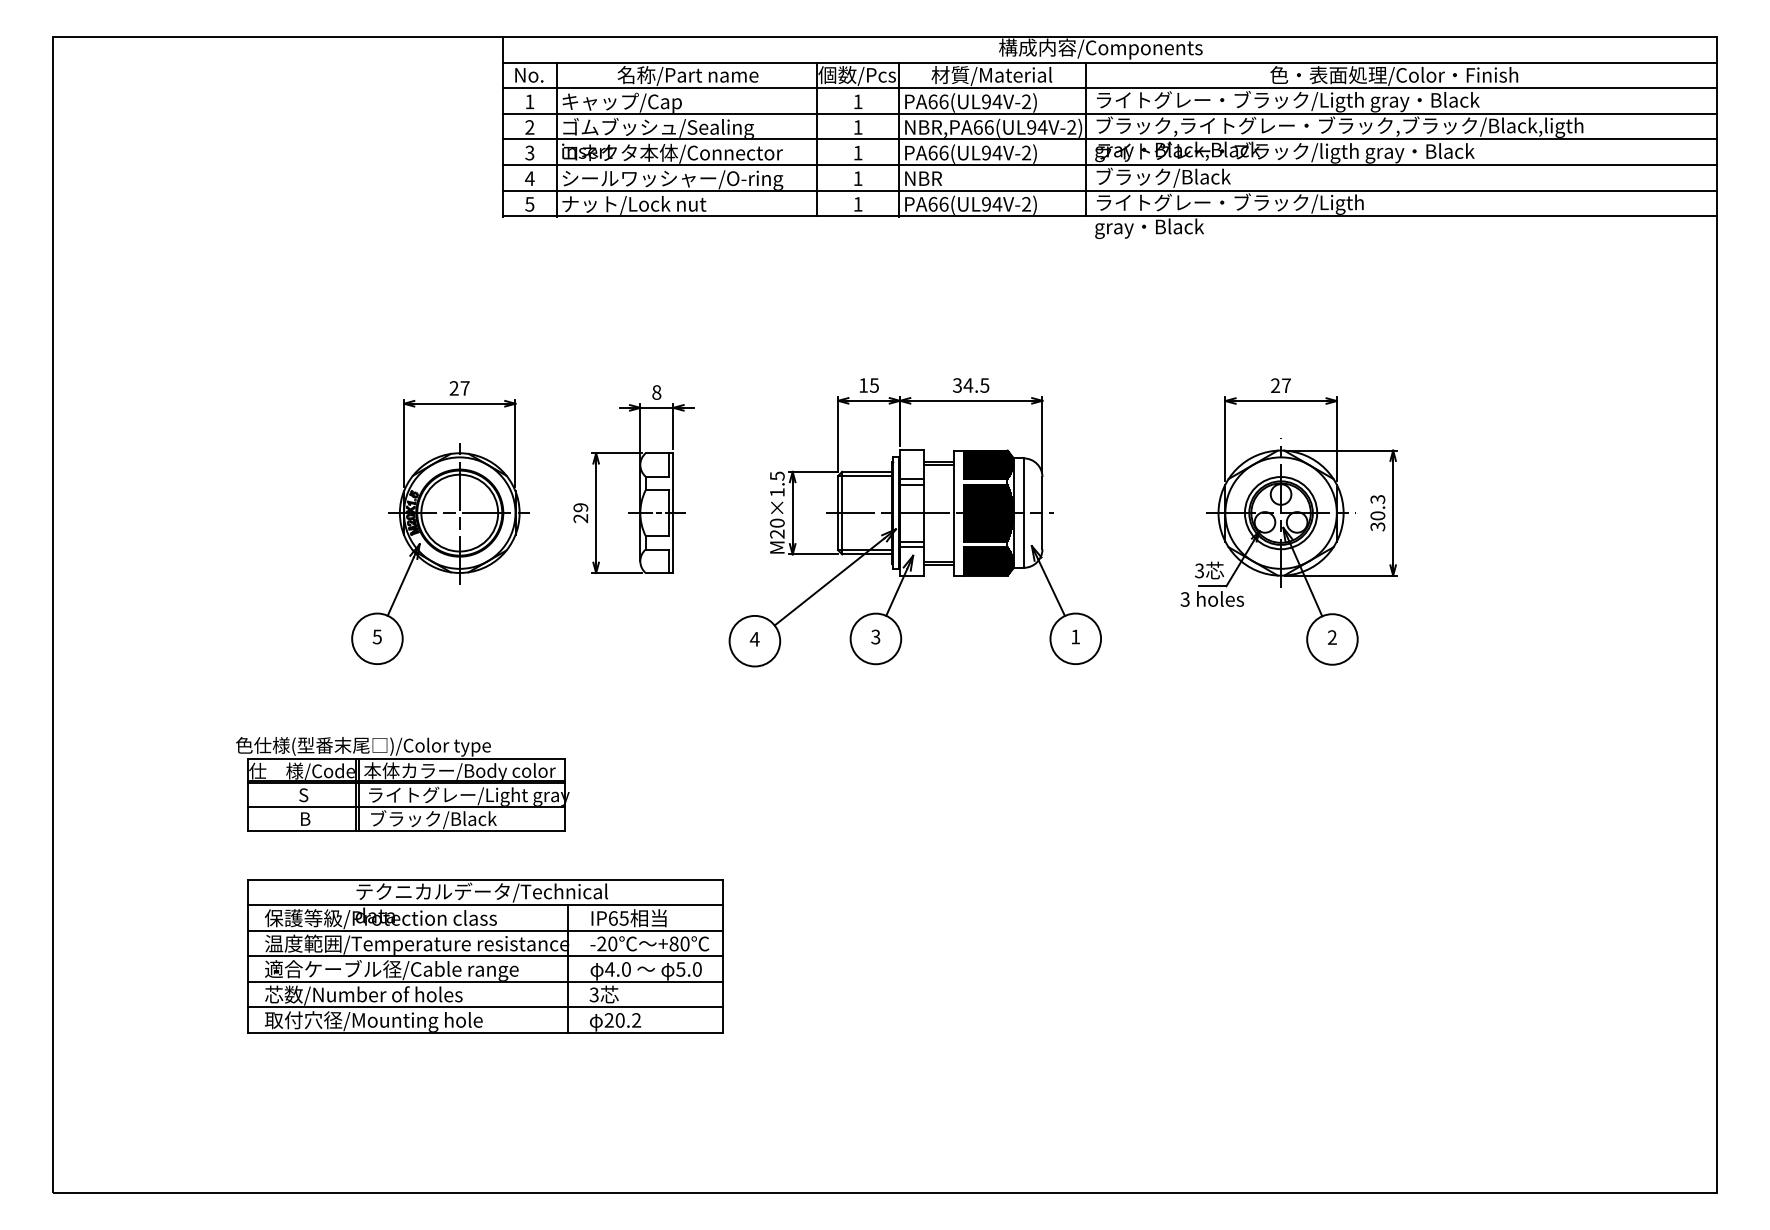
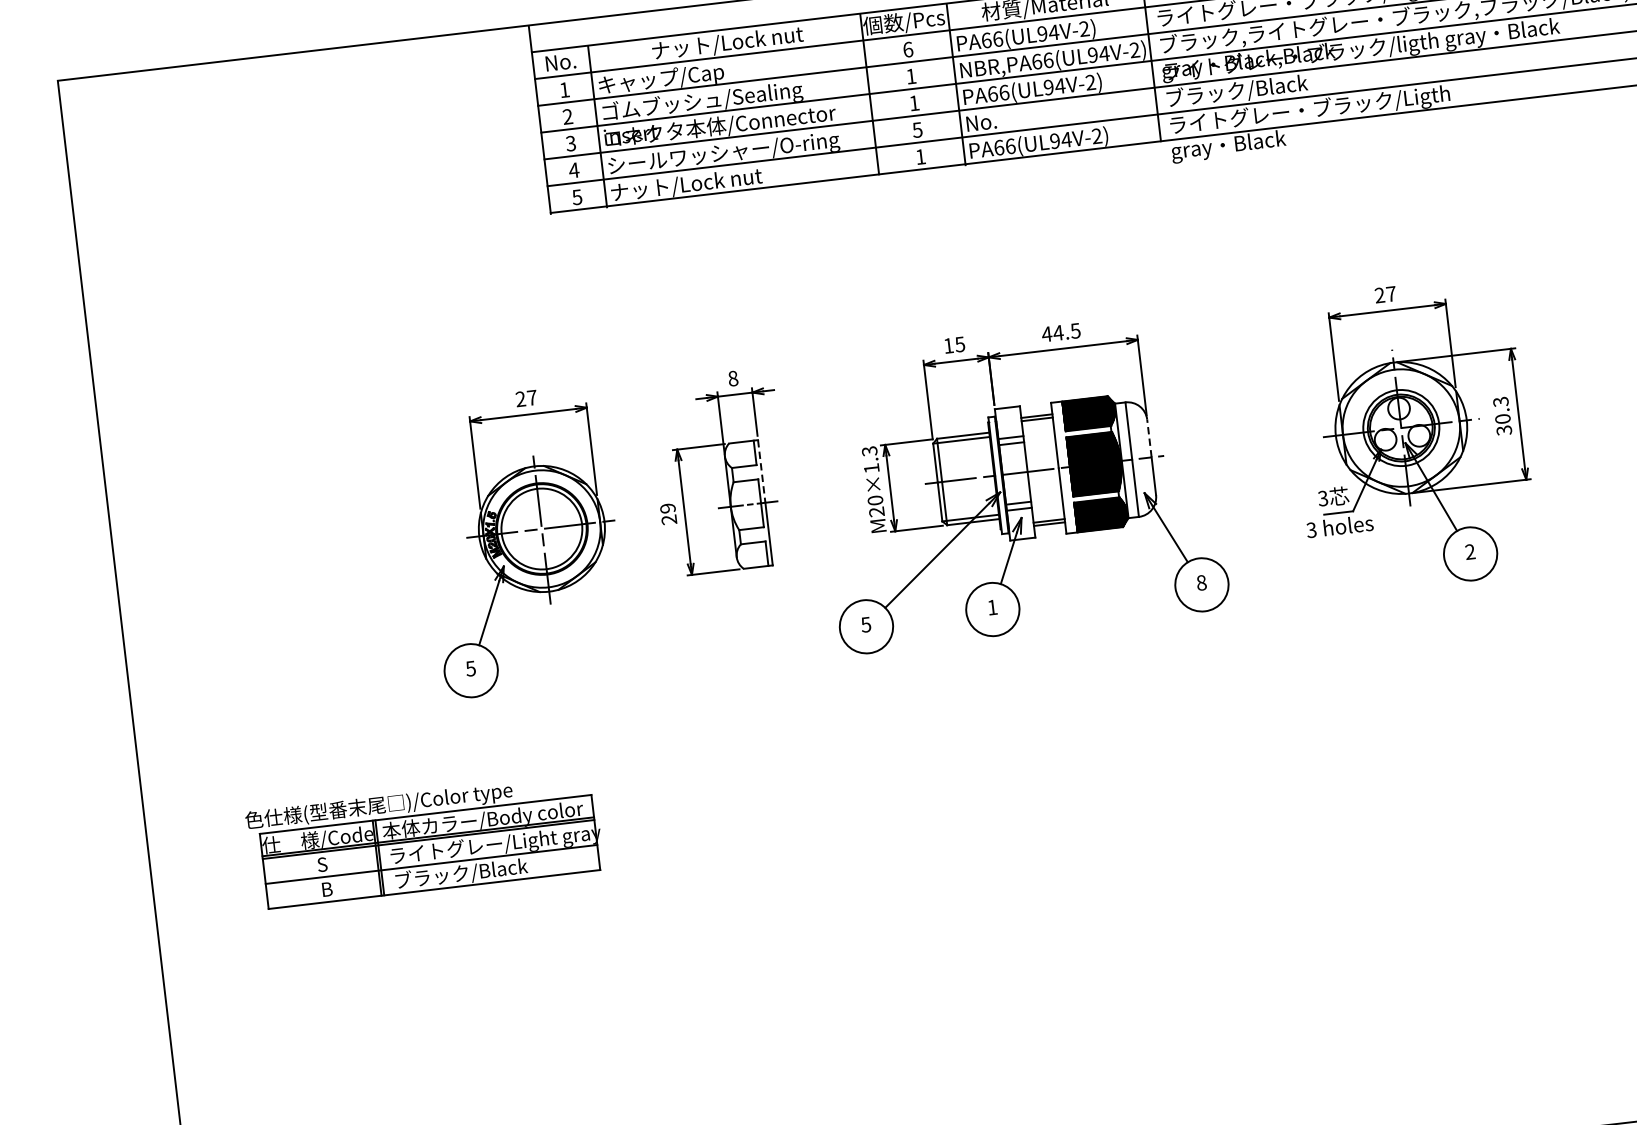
text: (688, 75) -> (727, 42), 名称/Part name -> ナット/Lock nut
text: (857, 101) -> (907, 49), 1 -> 6
text: (857, 178) -> (916, 129), 1 -> 5
text: (930, 178) -> (993, 121), NBR -> No.
text: (957, 385) -> (1047, 334), 34.5 -> 44.5
text: (776, 475) -> (868, 450), M20×1.5 -> M20×1.3
line: (673, 483) -> (761, 471), solid -> dashed
line: (1042, 494) -> (1149, 437), solid -> dashed
text: (875, 636) -> (992, 607), 3 -> 1
text: (1075, 636) -> (1201, 582), 1 -> 8
text: (754, 639) -> (865, 625), 4 -> 5
part: (402, 784) -> (424, 841), moved
part: (485, 956) -> (623, 989), removed

